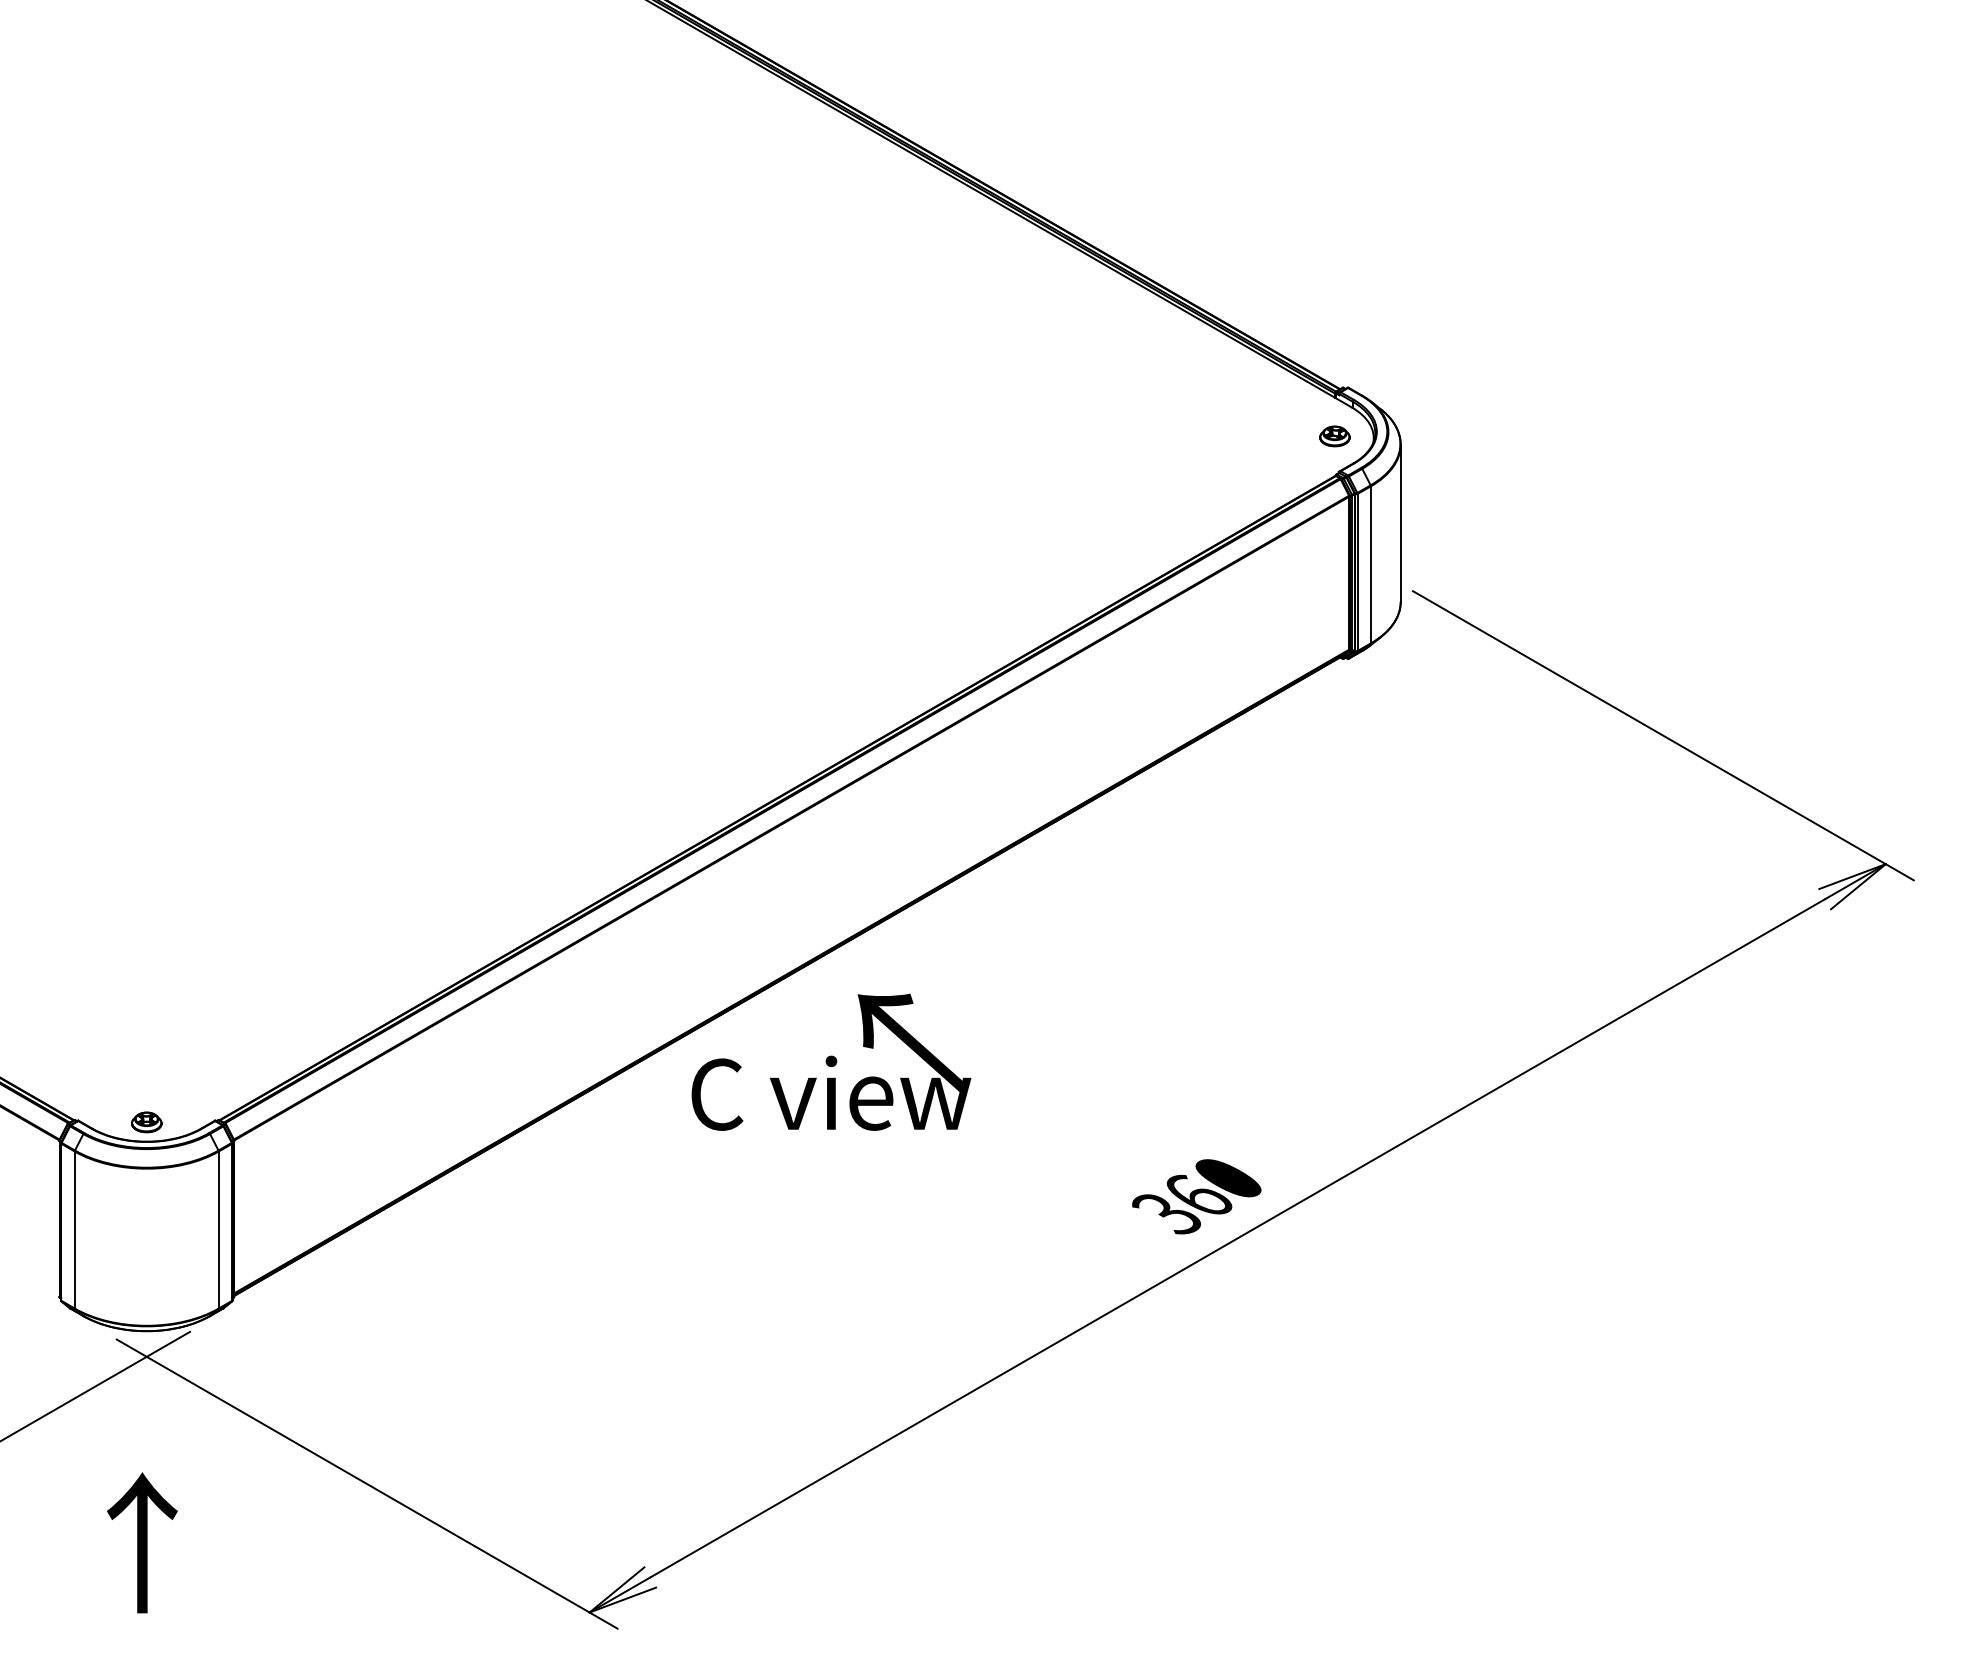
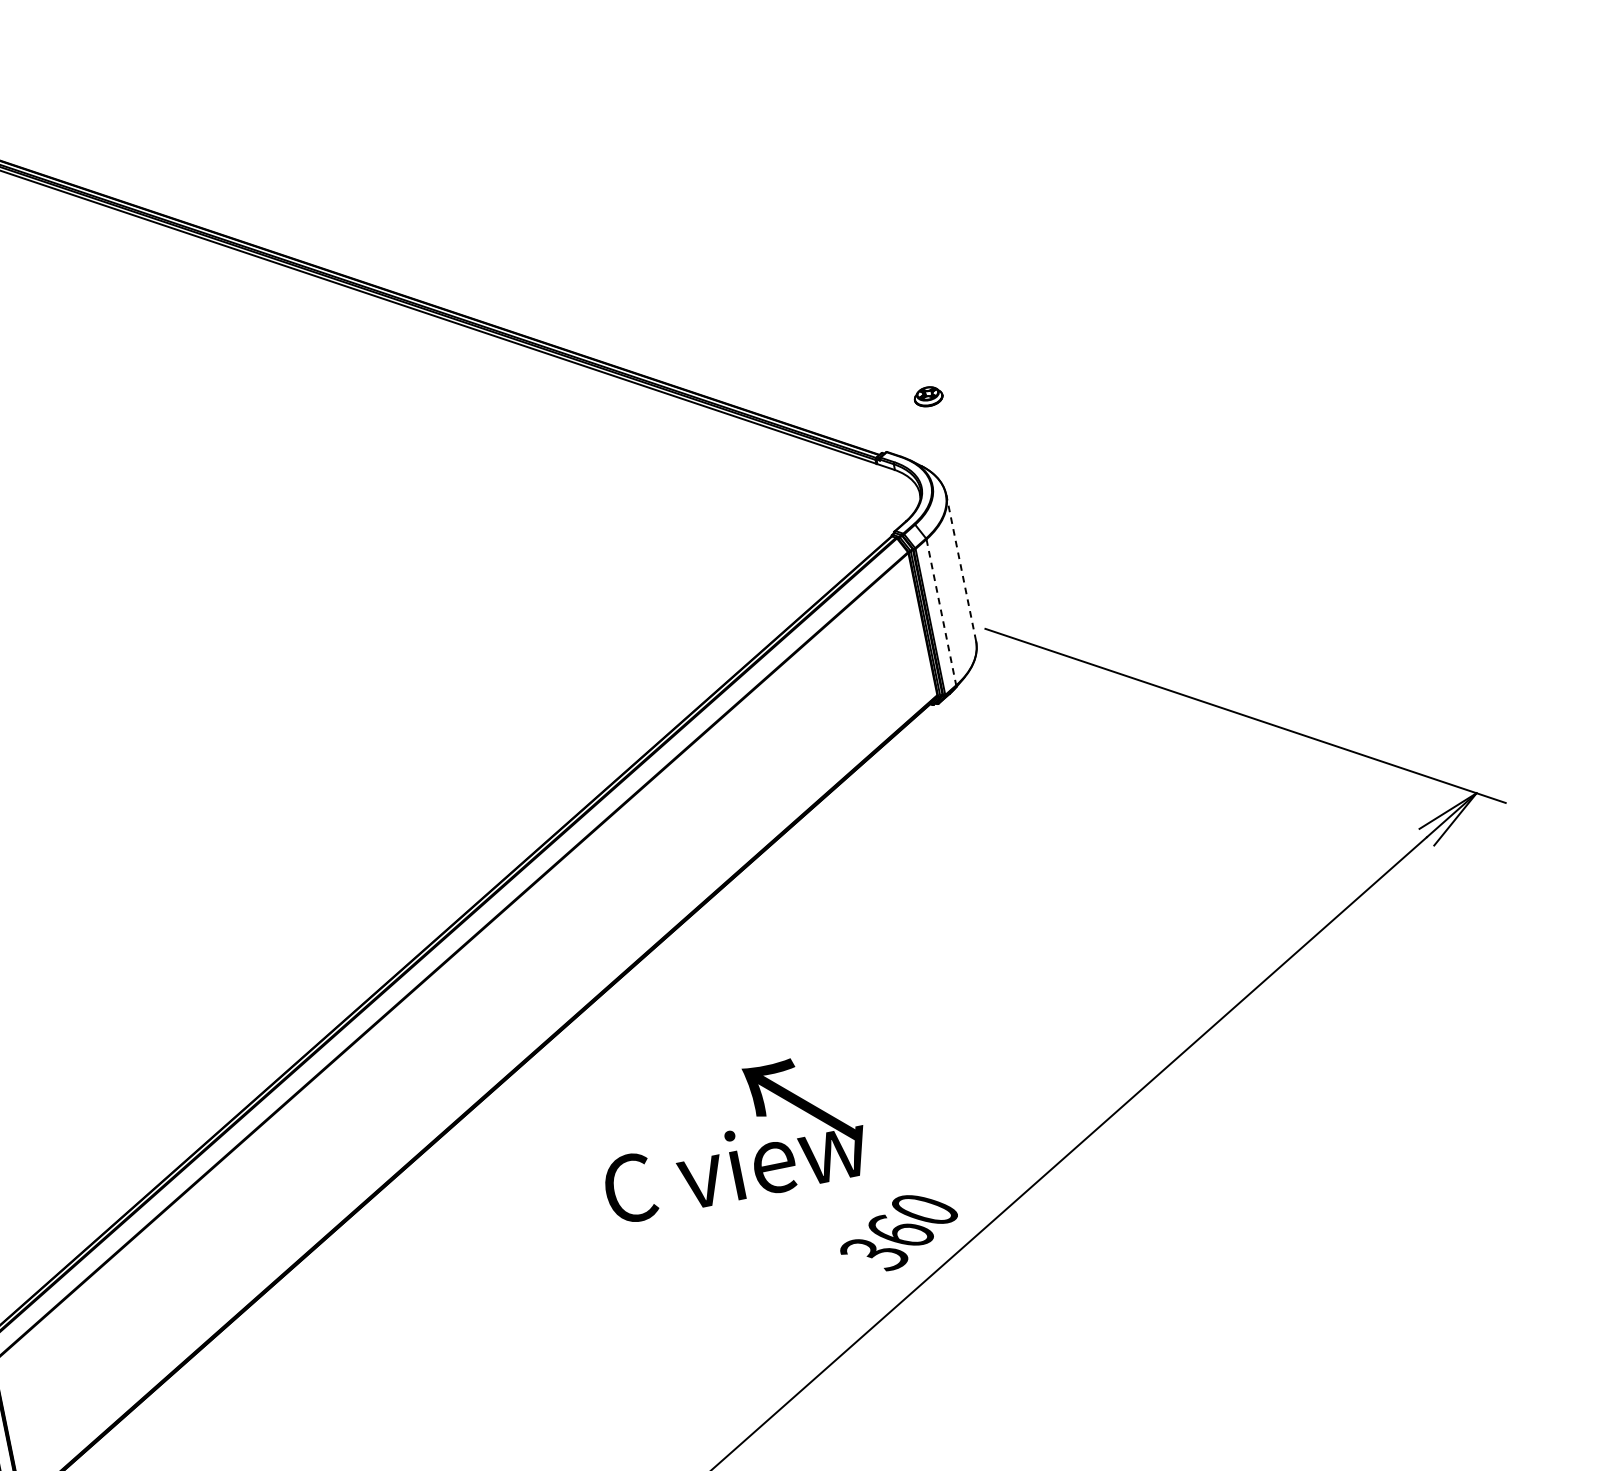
part: (1334, 436) -> (928, 396), moved
line: (1400, 523) -> (961, 568), solid -> dashed
line: (1370, 564) -> (940, 612), solid -> dashed
text: (831, 1061) -> (729, 1136), moved

